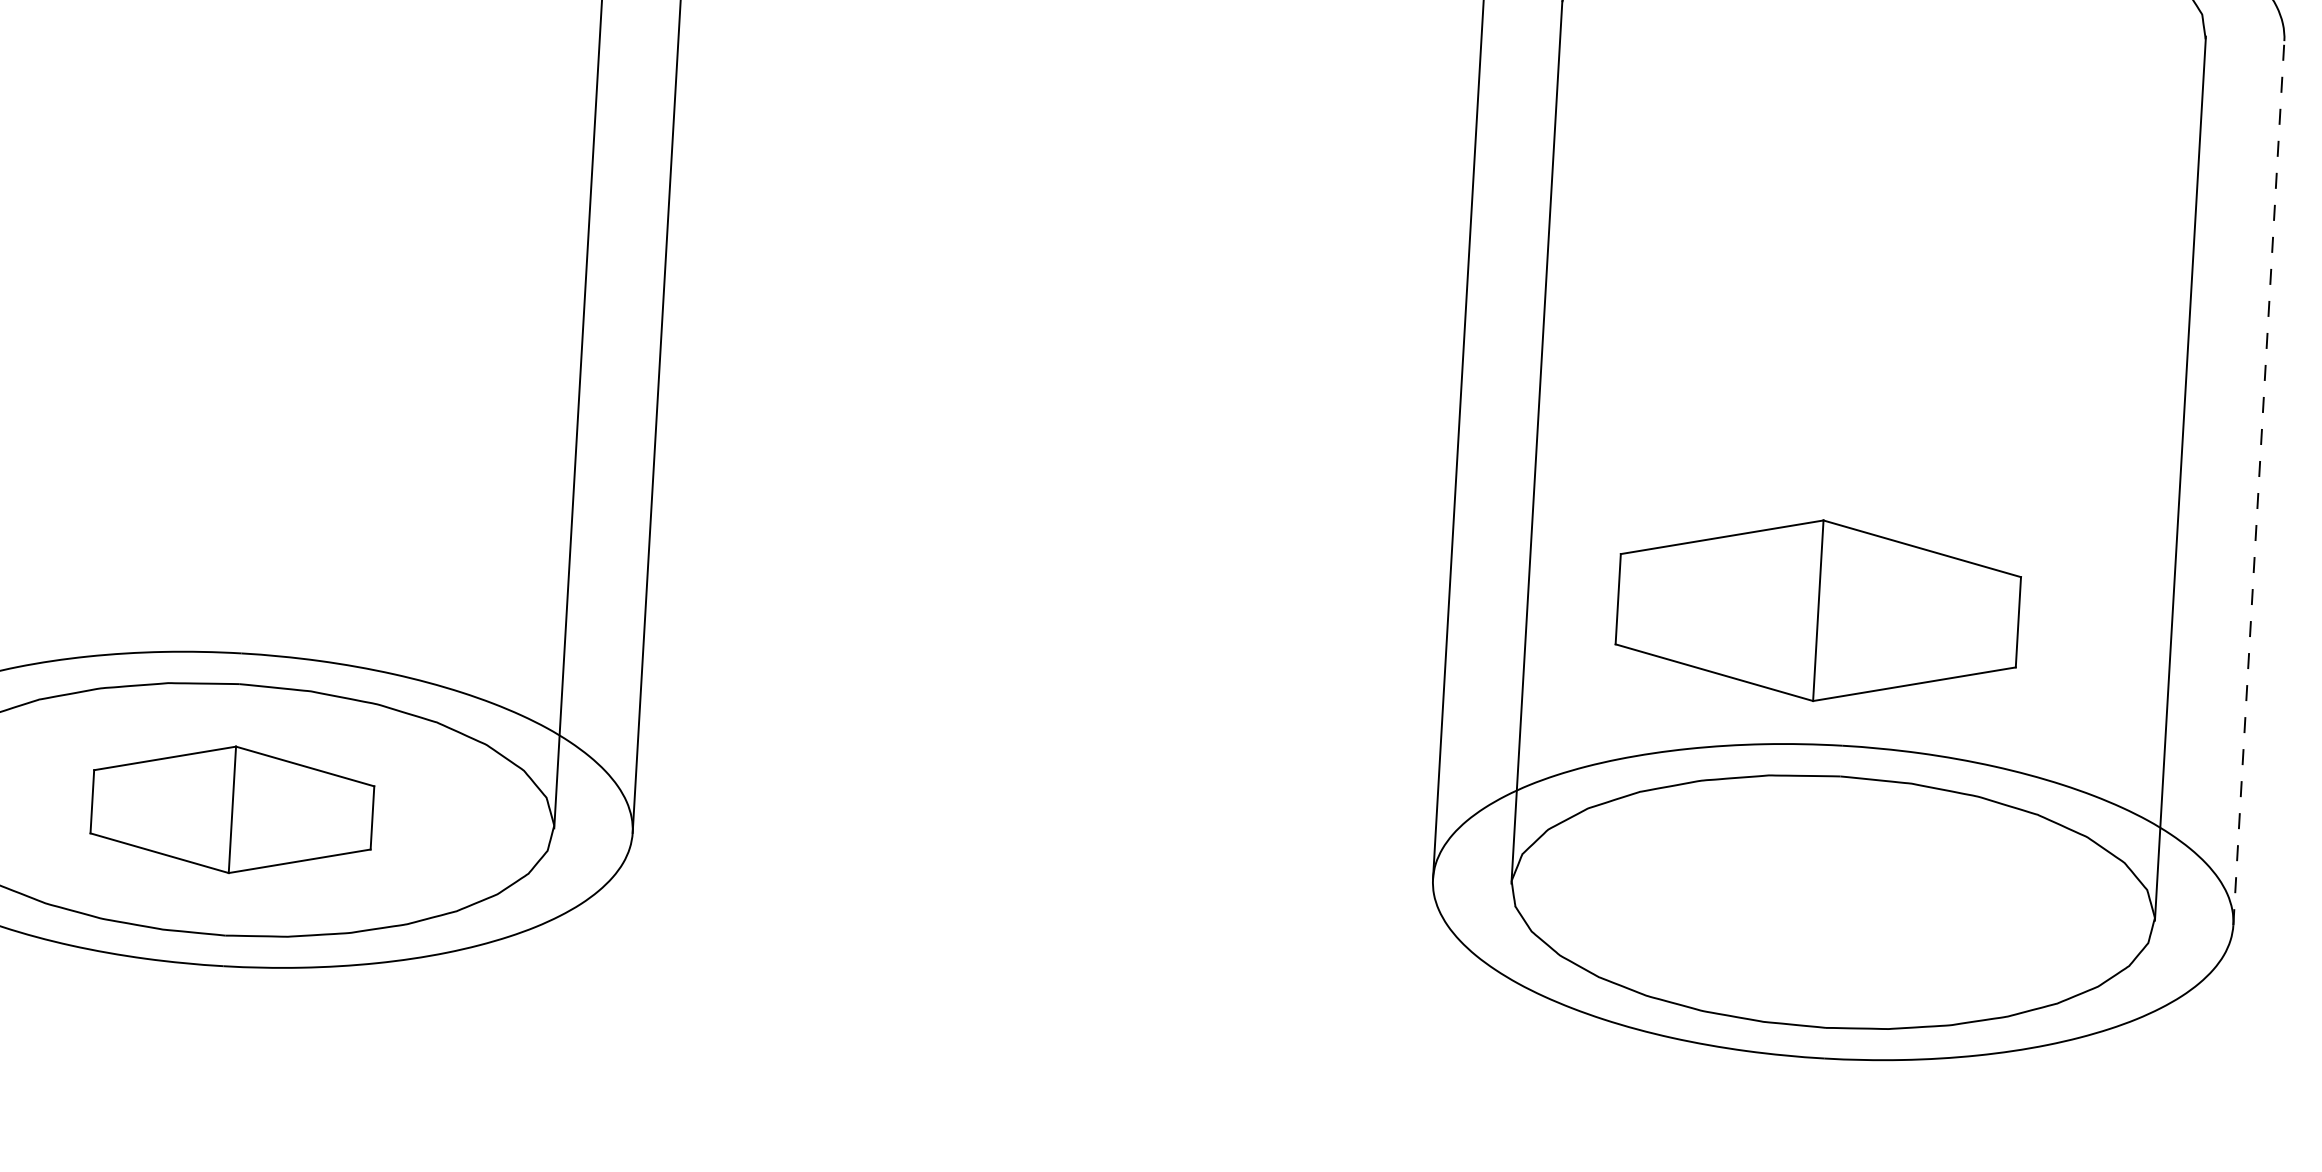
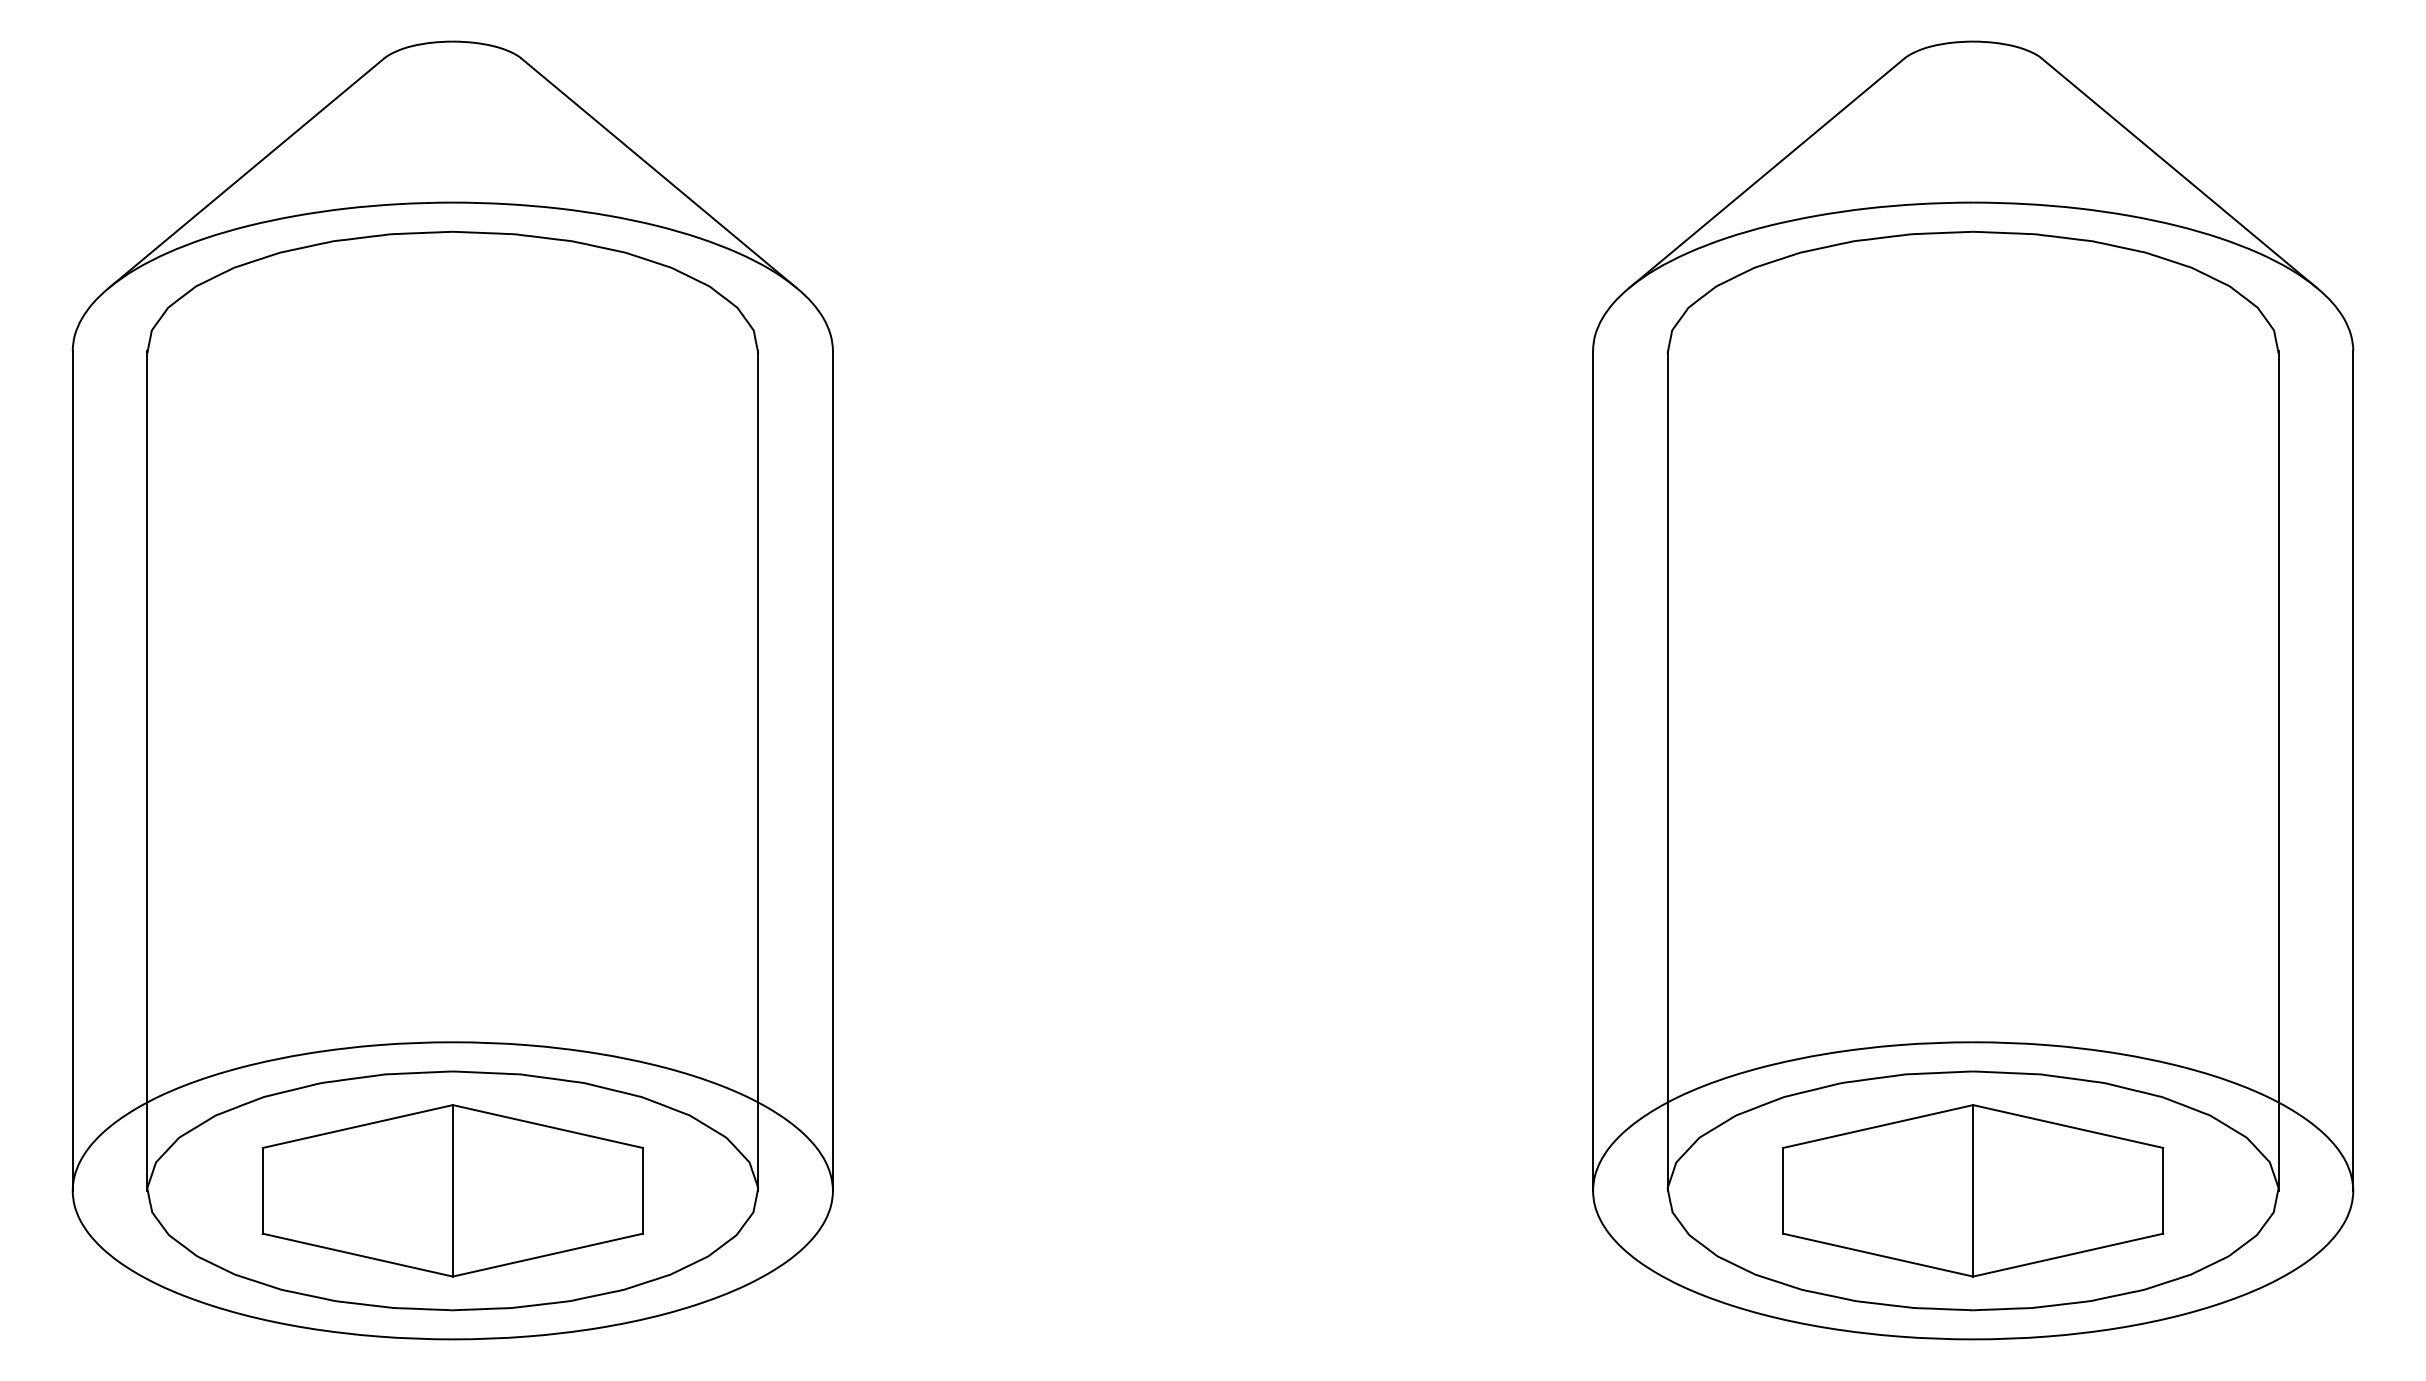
line: (2259, 483) -> (2353, 771), dashed -> solid
part: (1818, 610) -> (1973, 1190), moved
part: (232, 809) -> (452, 1190), size x1.43

